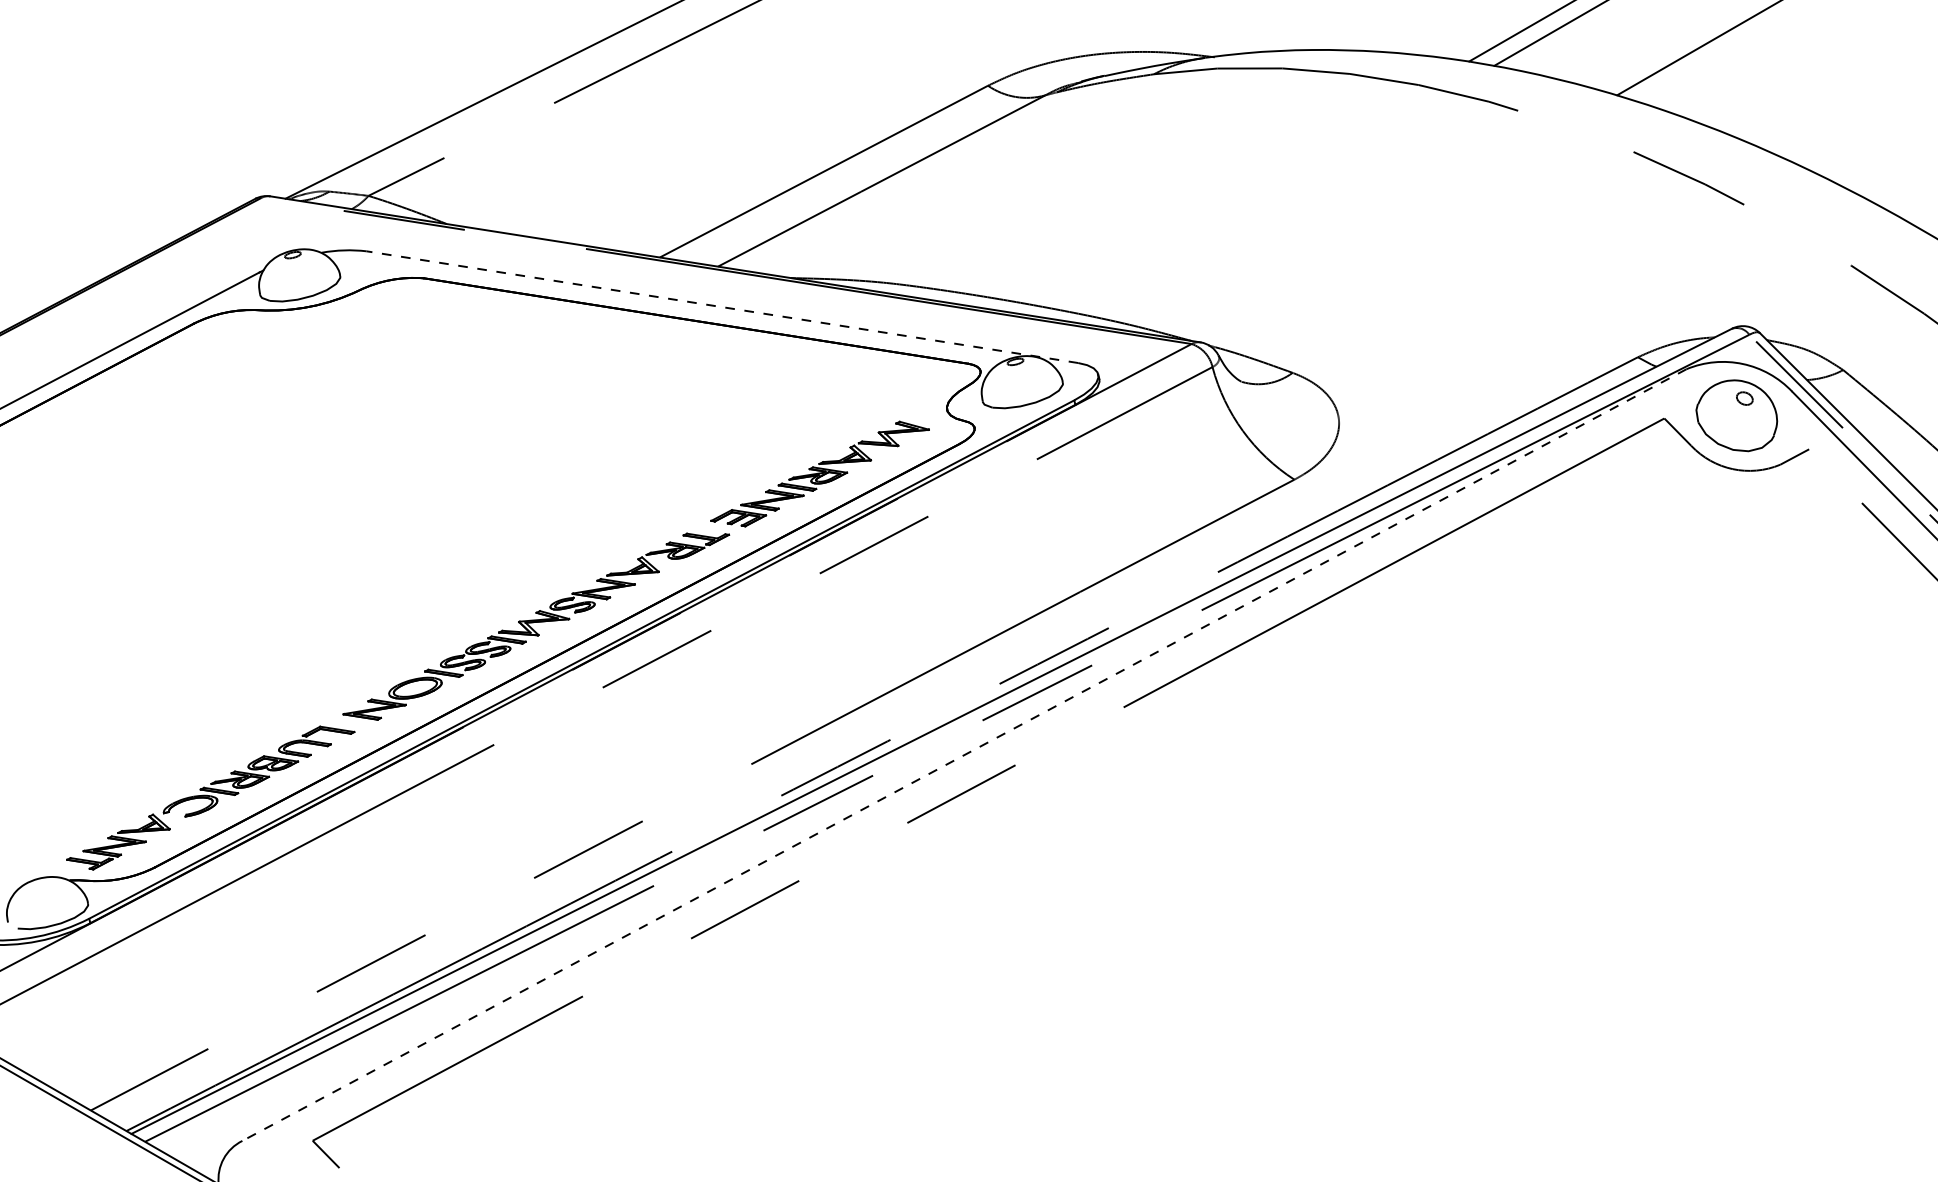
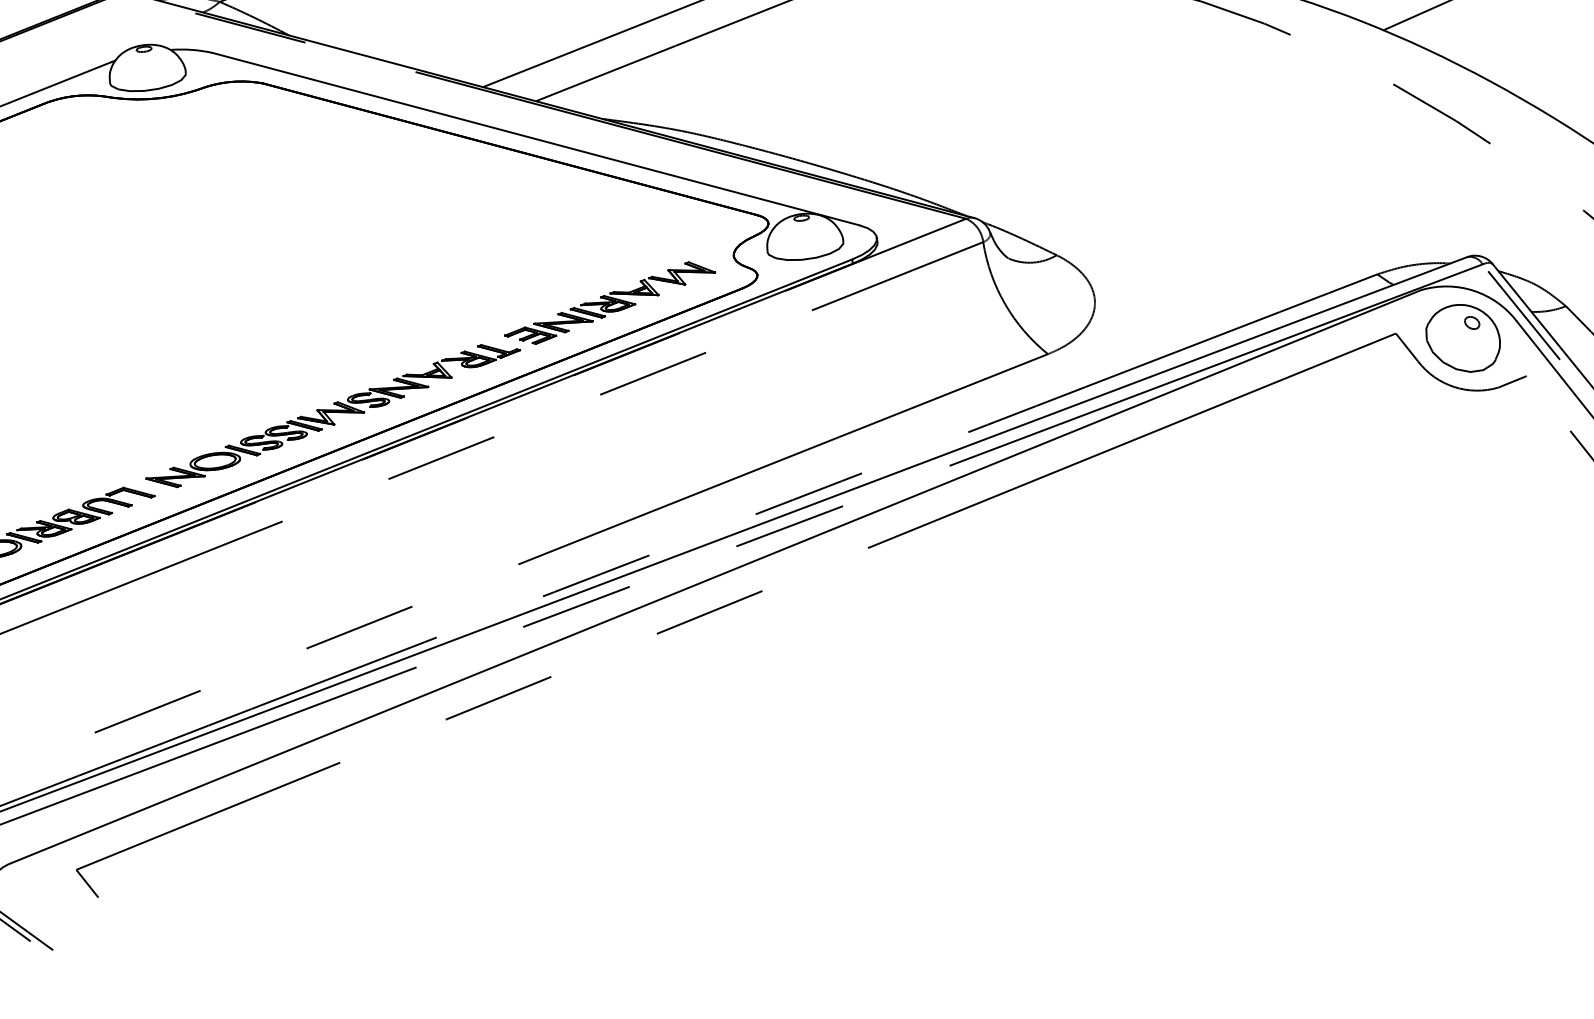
line: (721, 307) -> (535, 139), dashed -> solid
line: (964, 755) -> (716, 577), dashed -> solid

